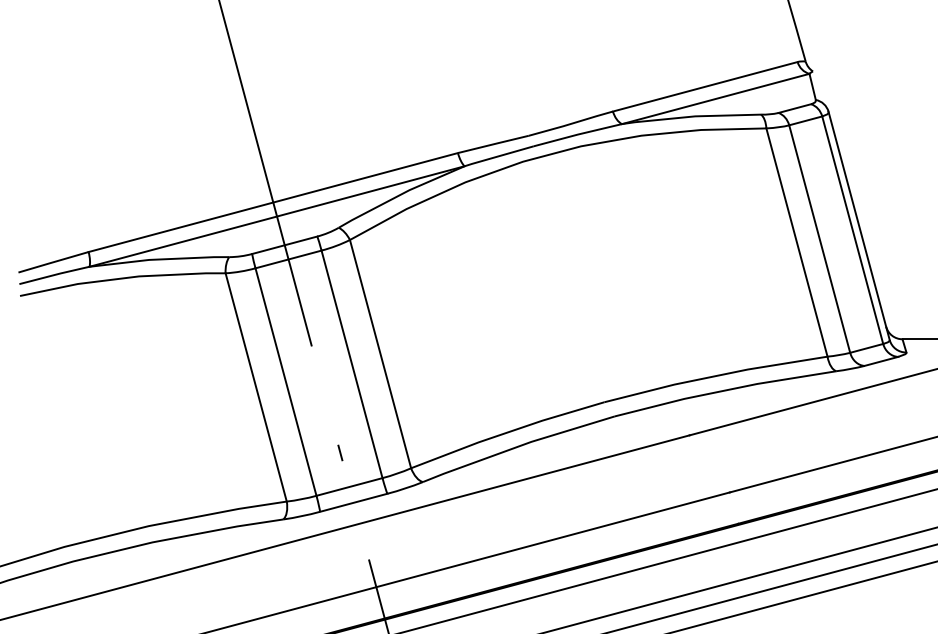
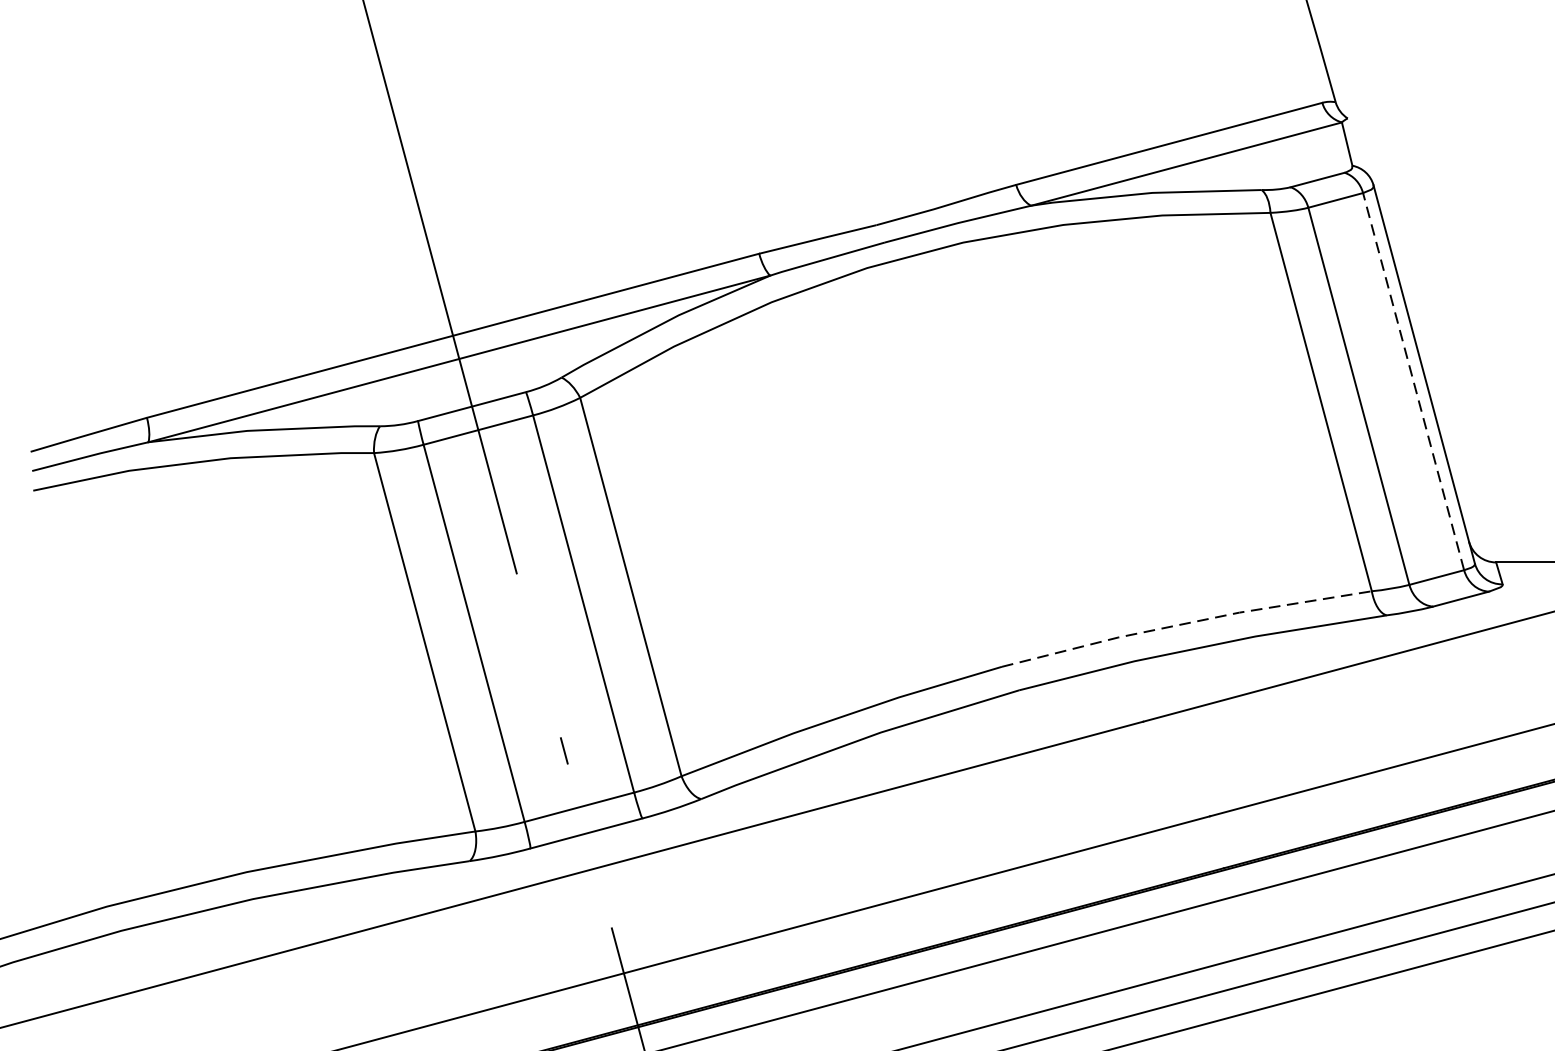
line: (852, 230) -> (1413, 382), solid -> dashed
line: (715, 376) -> (1186, 624), solid -> dashed

